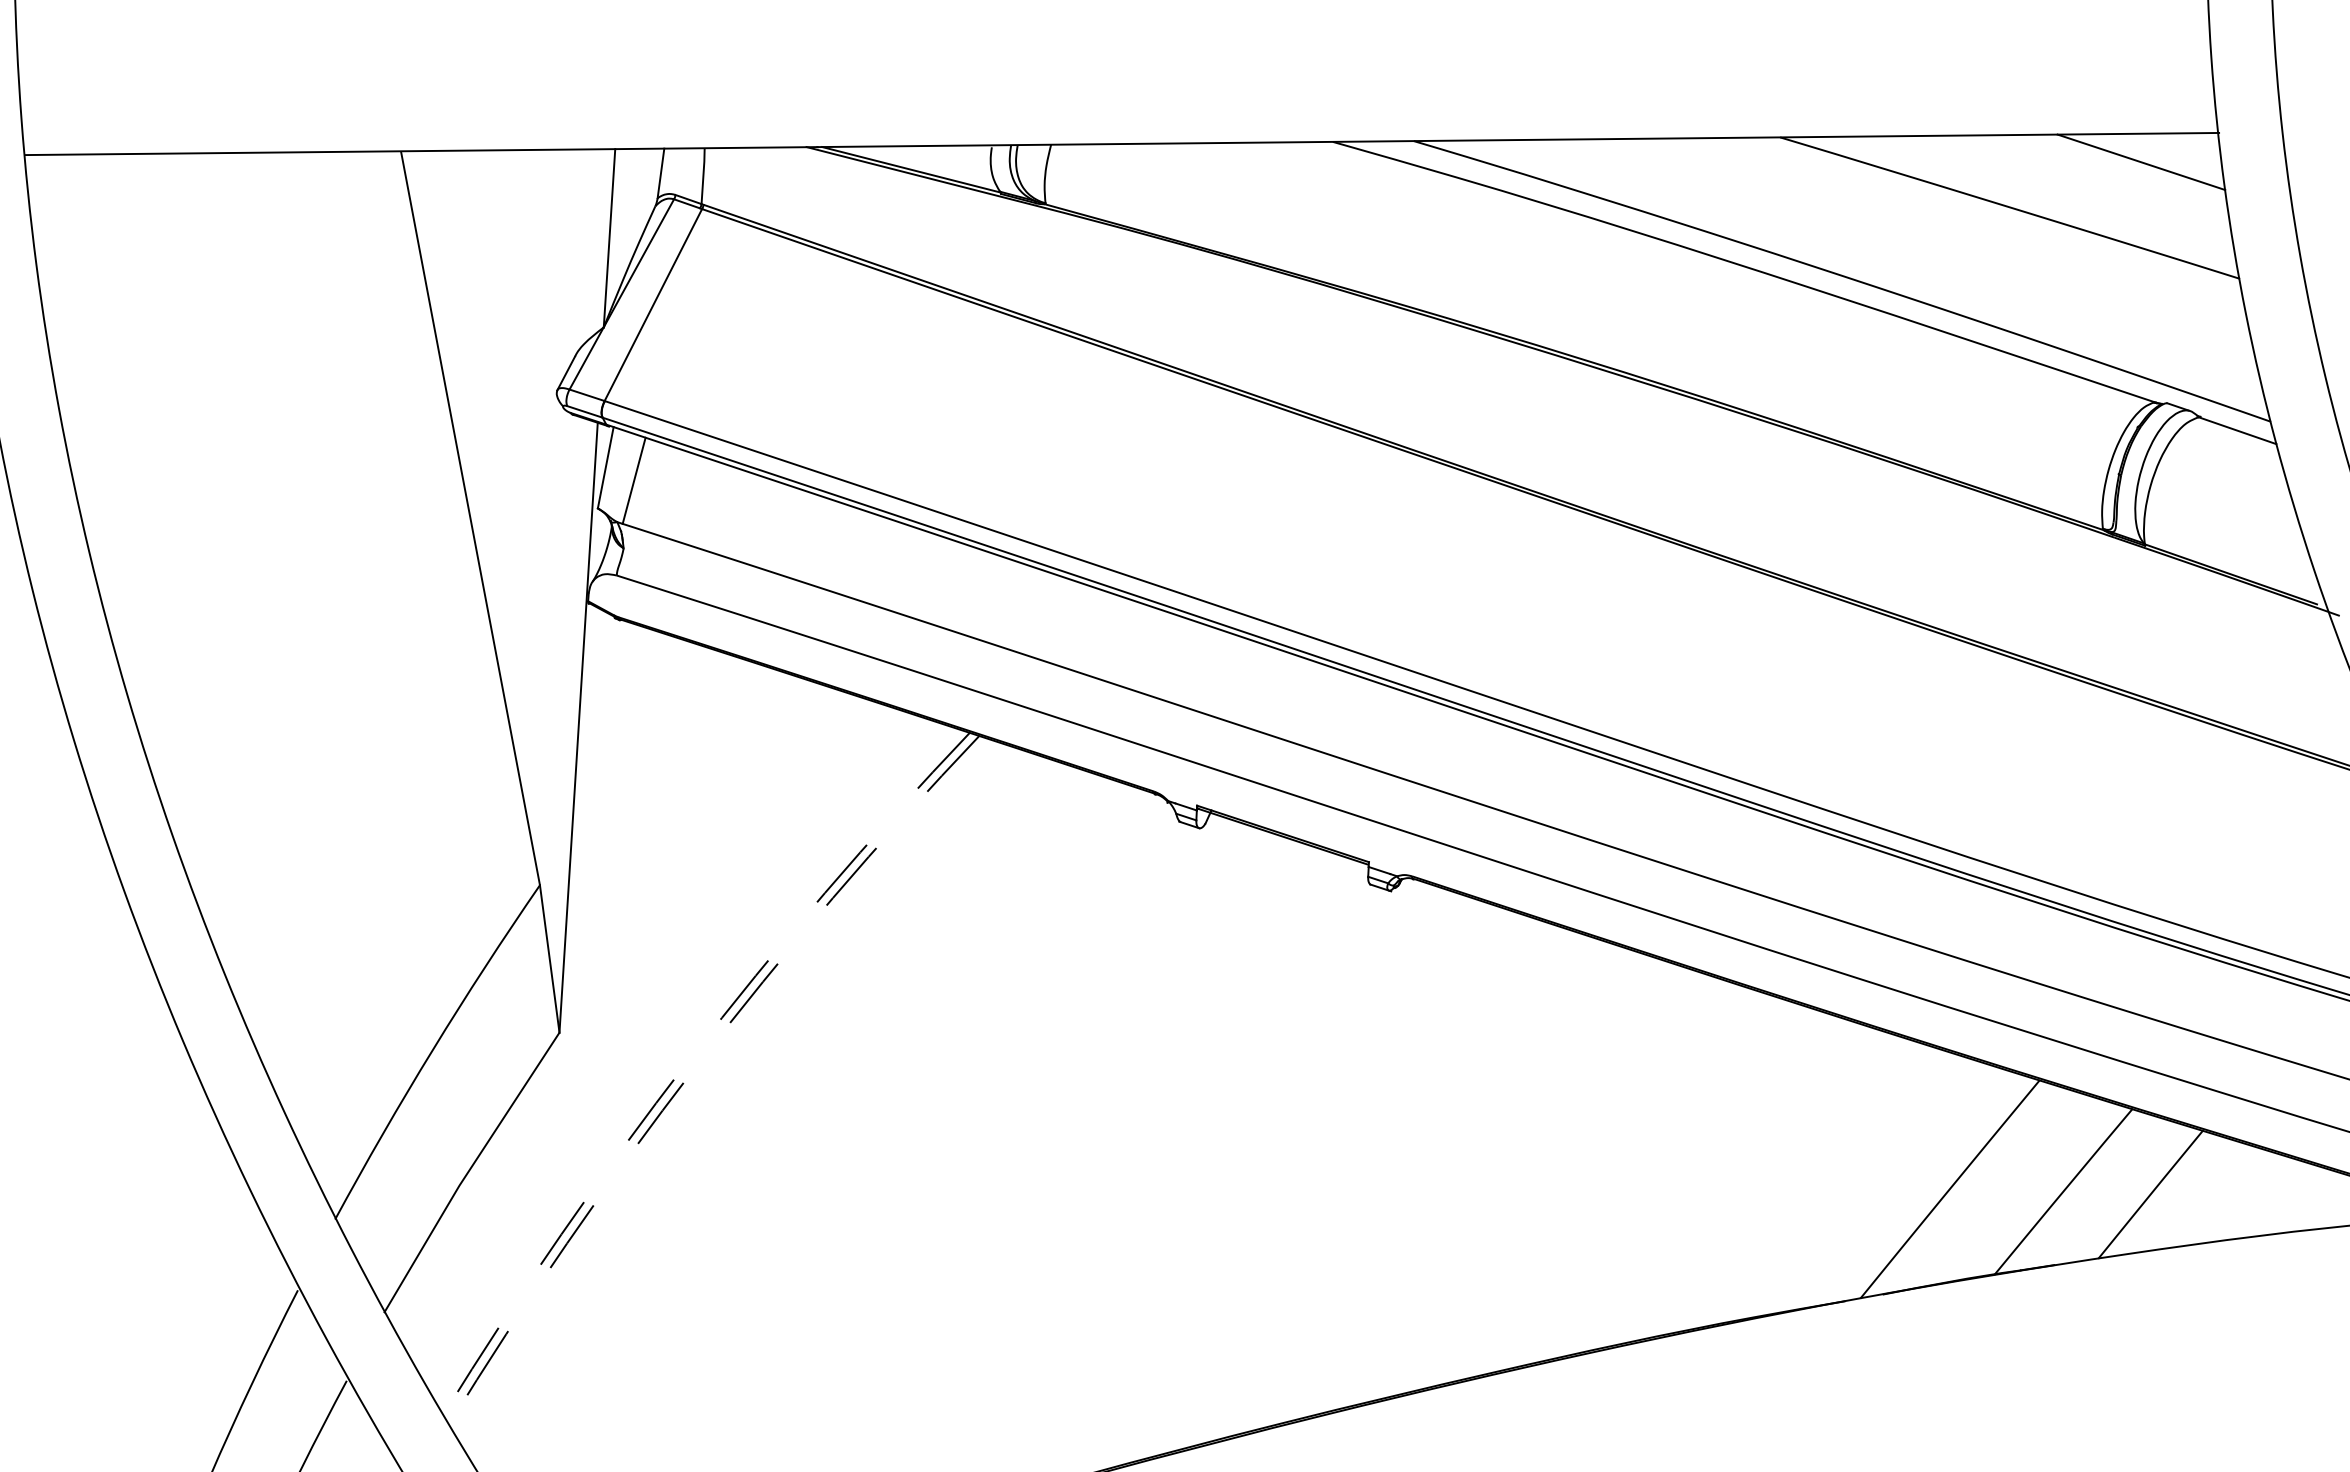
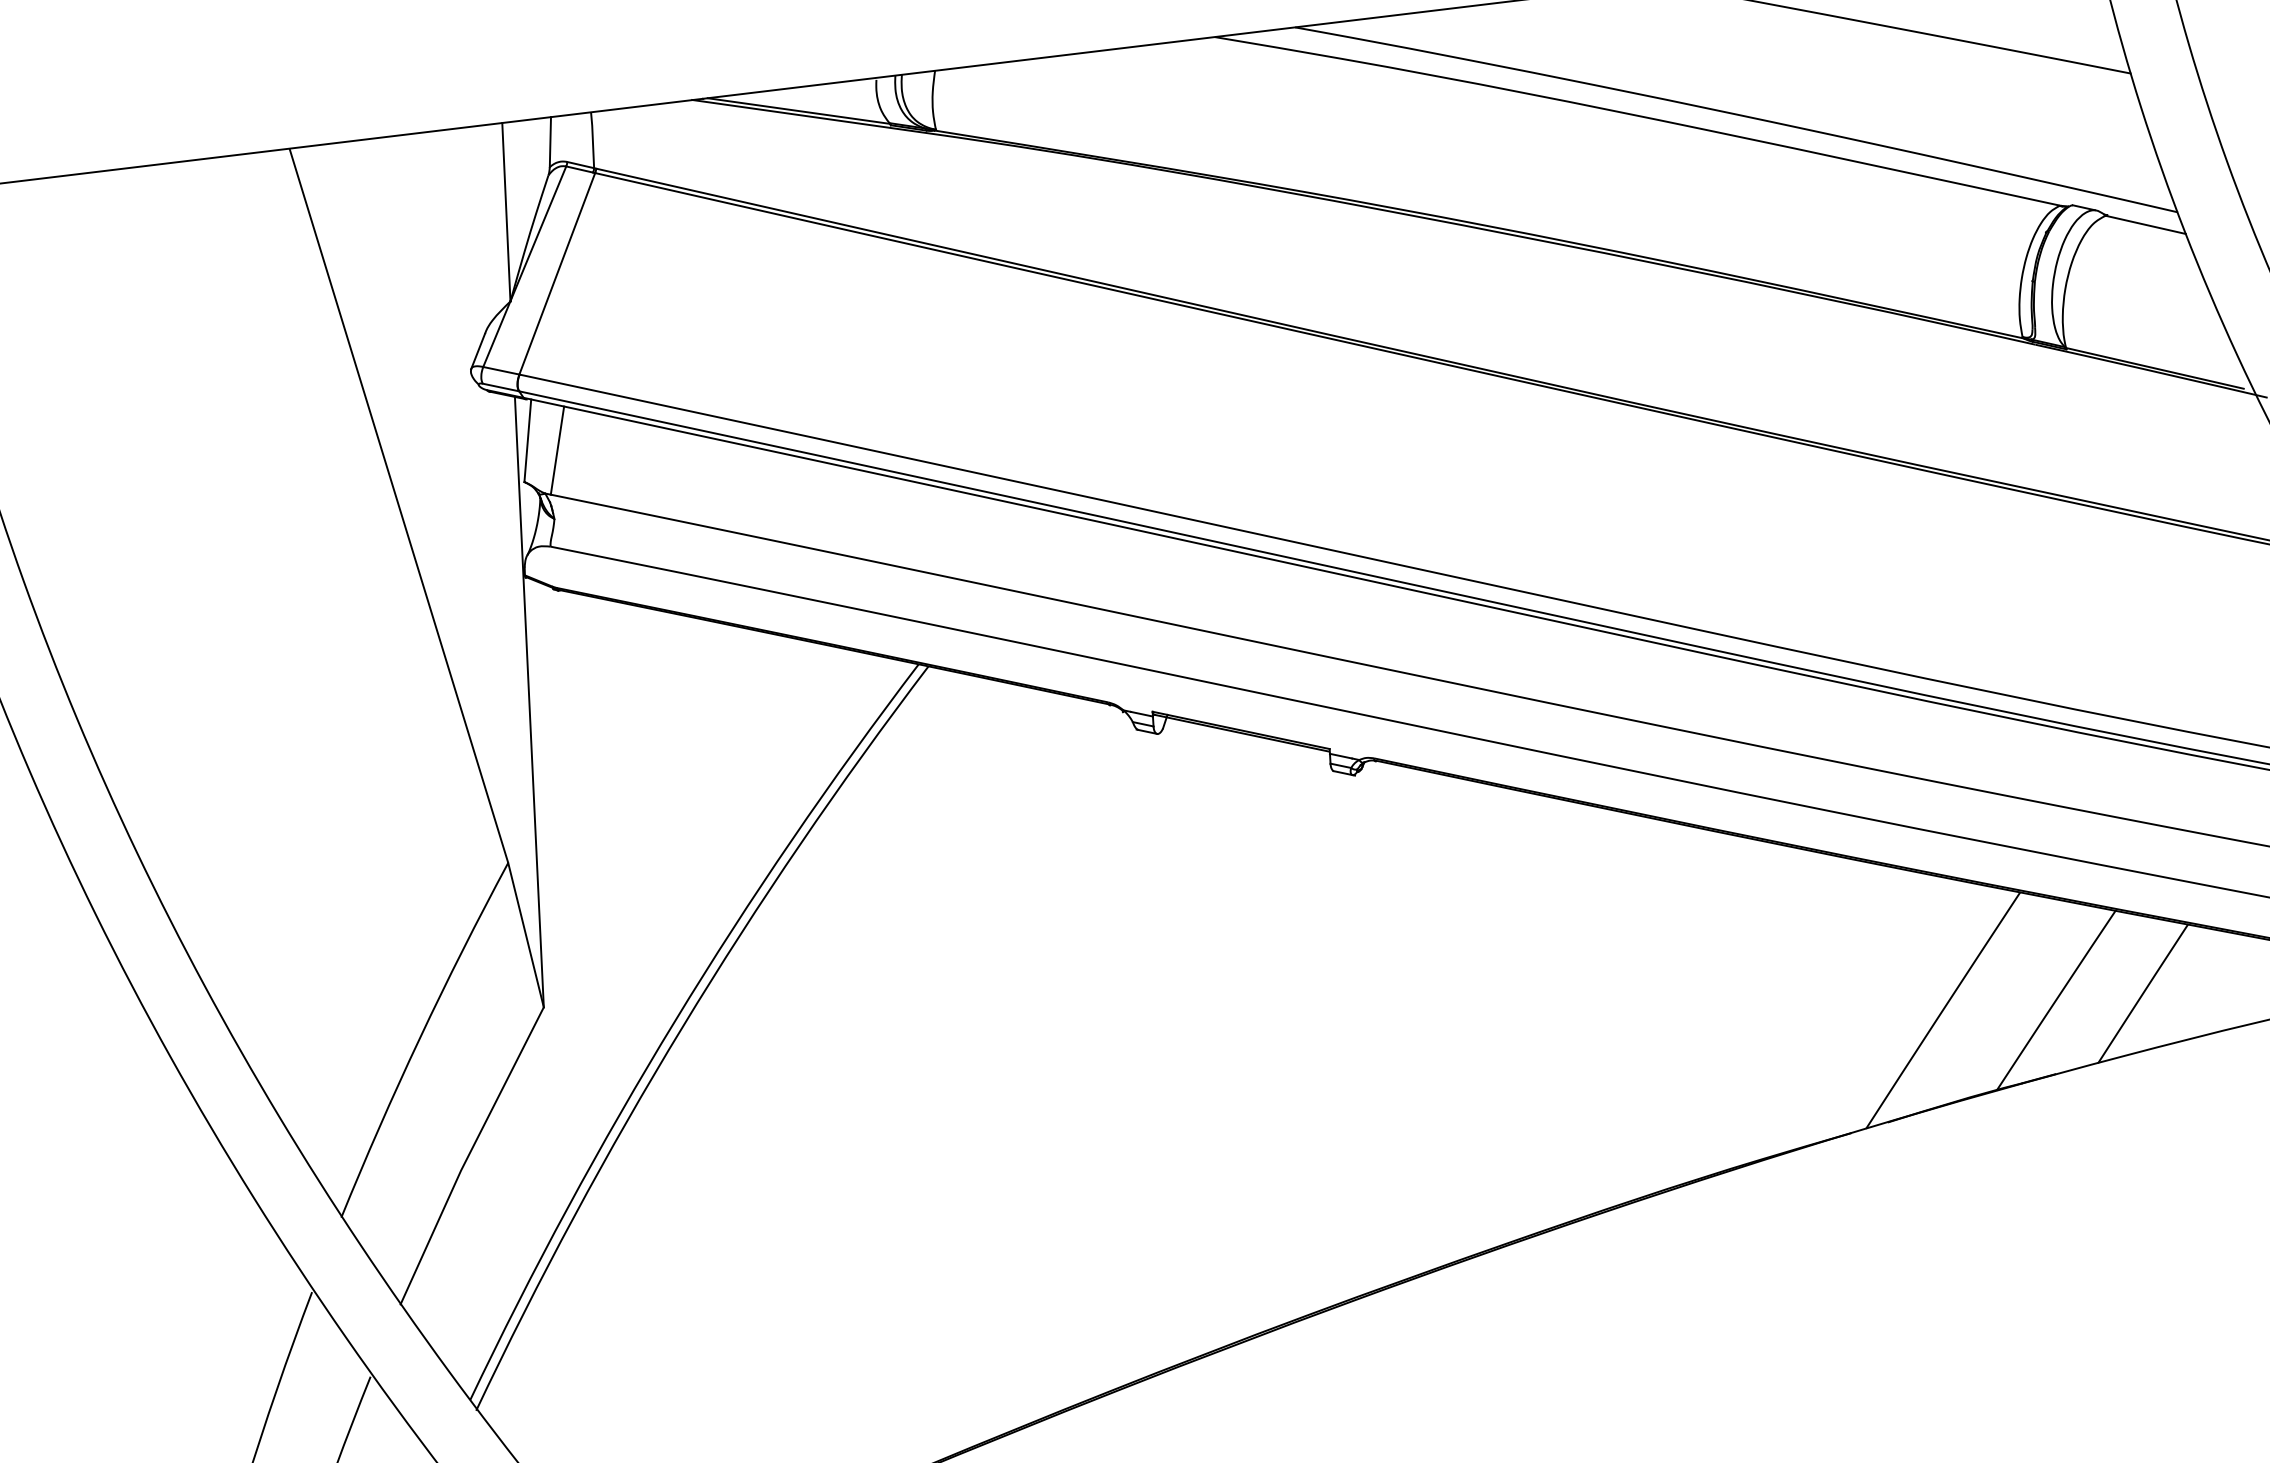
arc: (688, 1060) -> (675, 1020), dashed -> solid
arc: (695, 1067) -> (682, 1027), dashed -> solid

